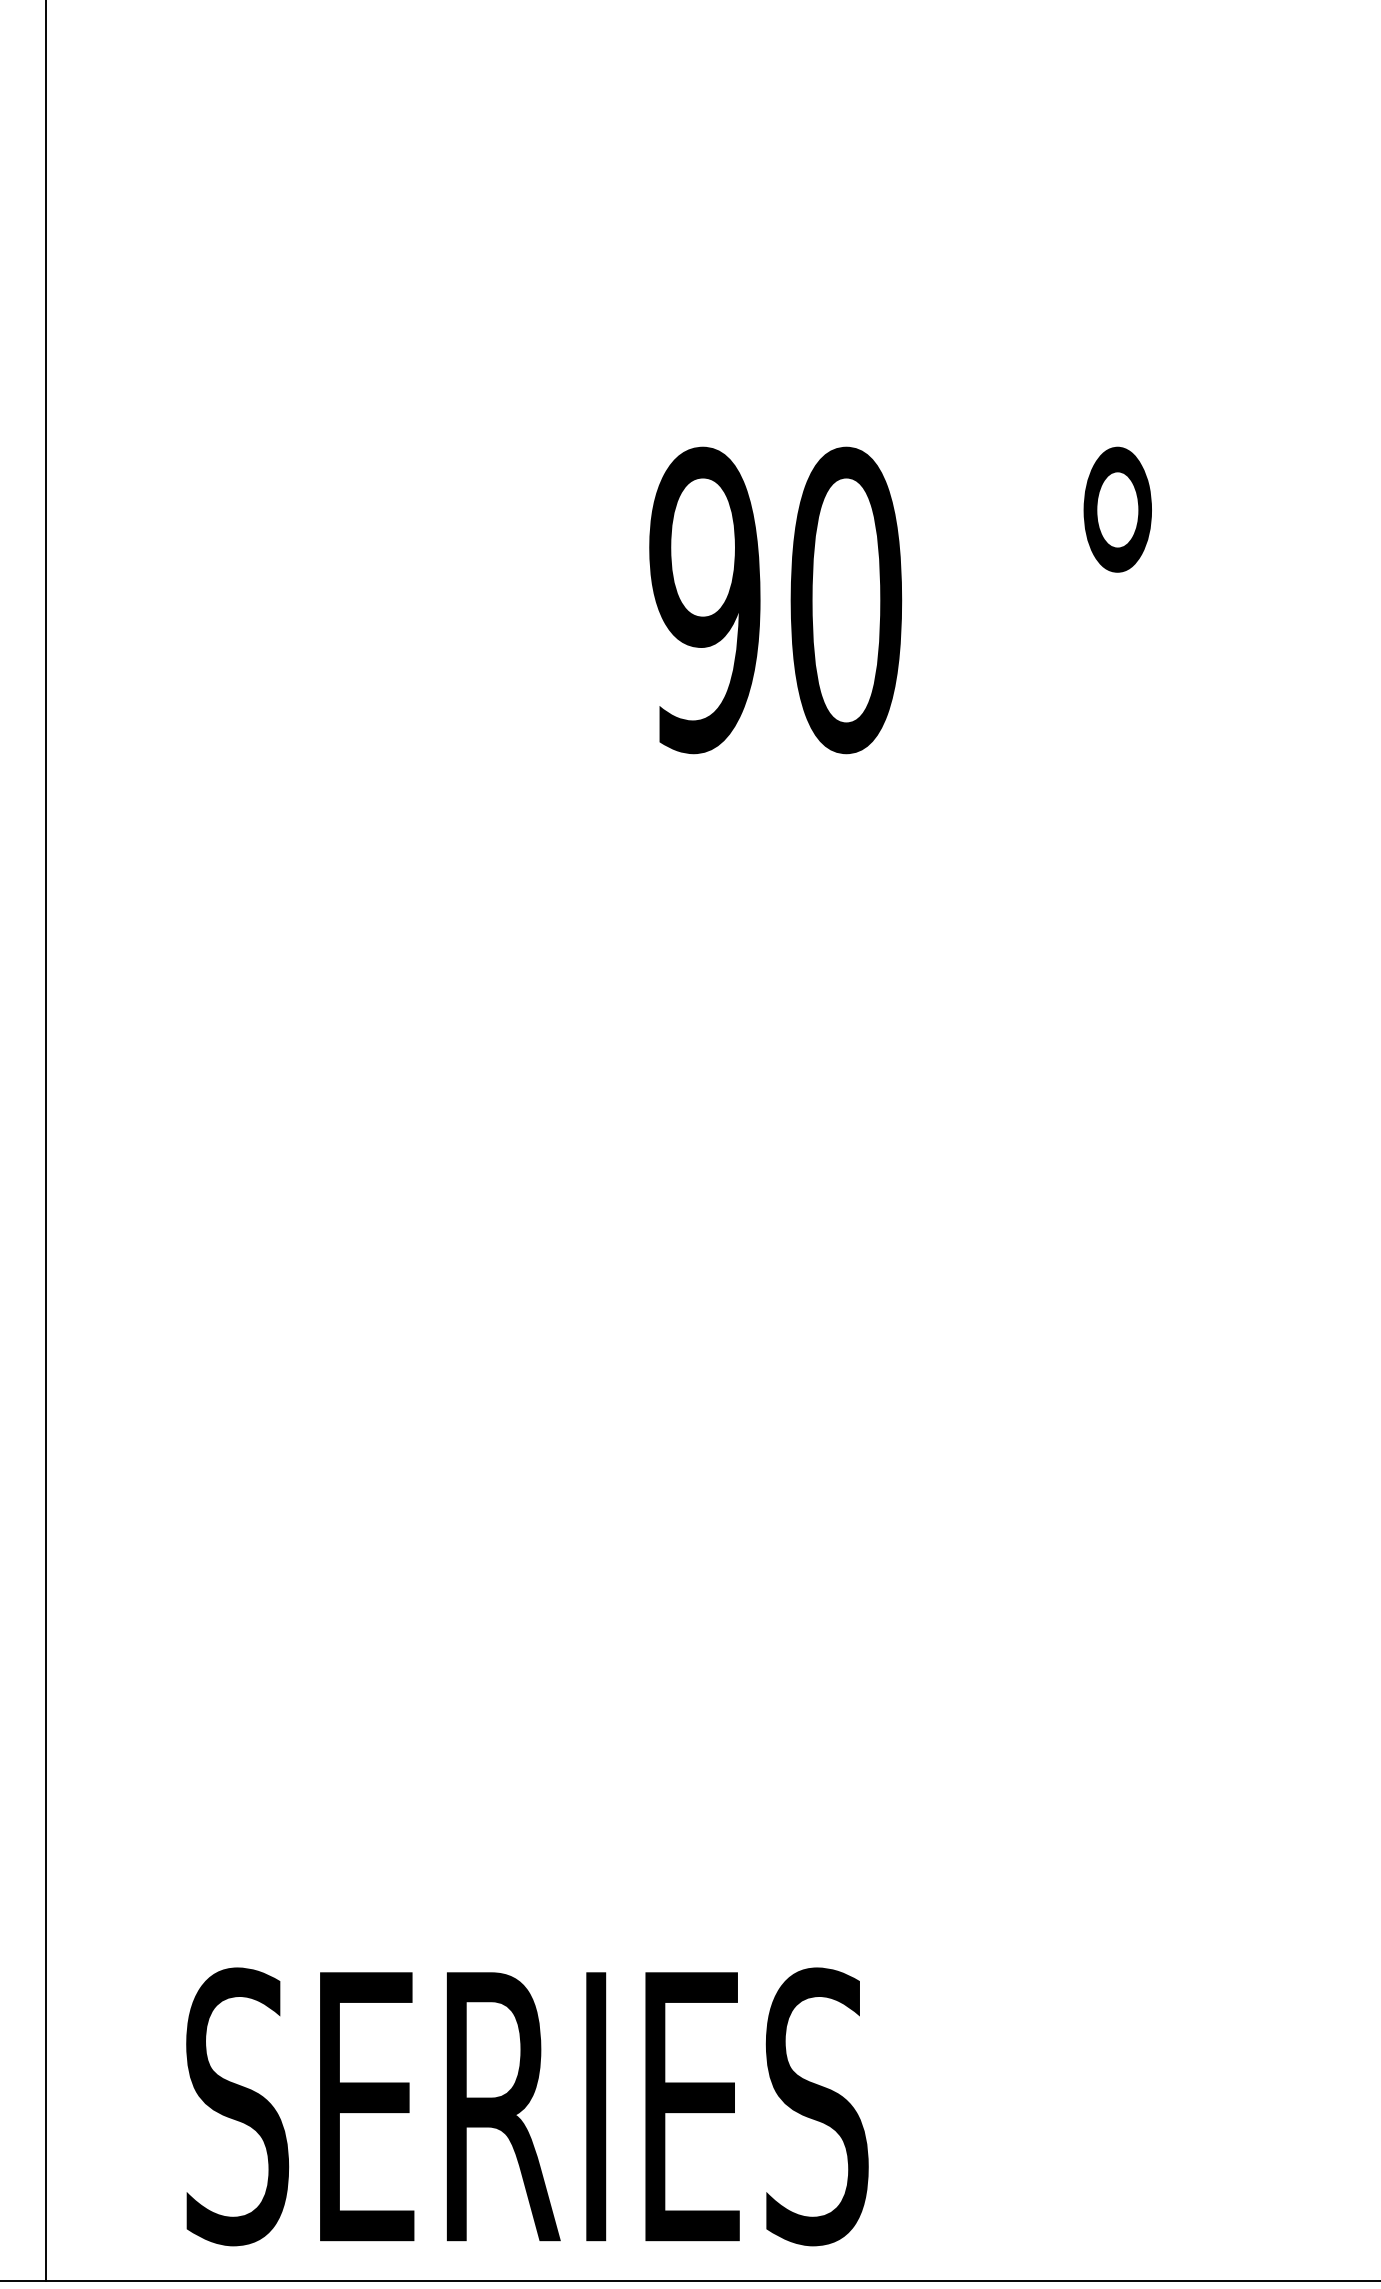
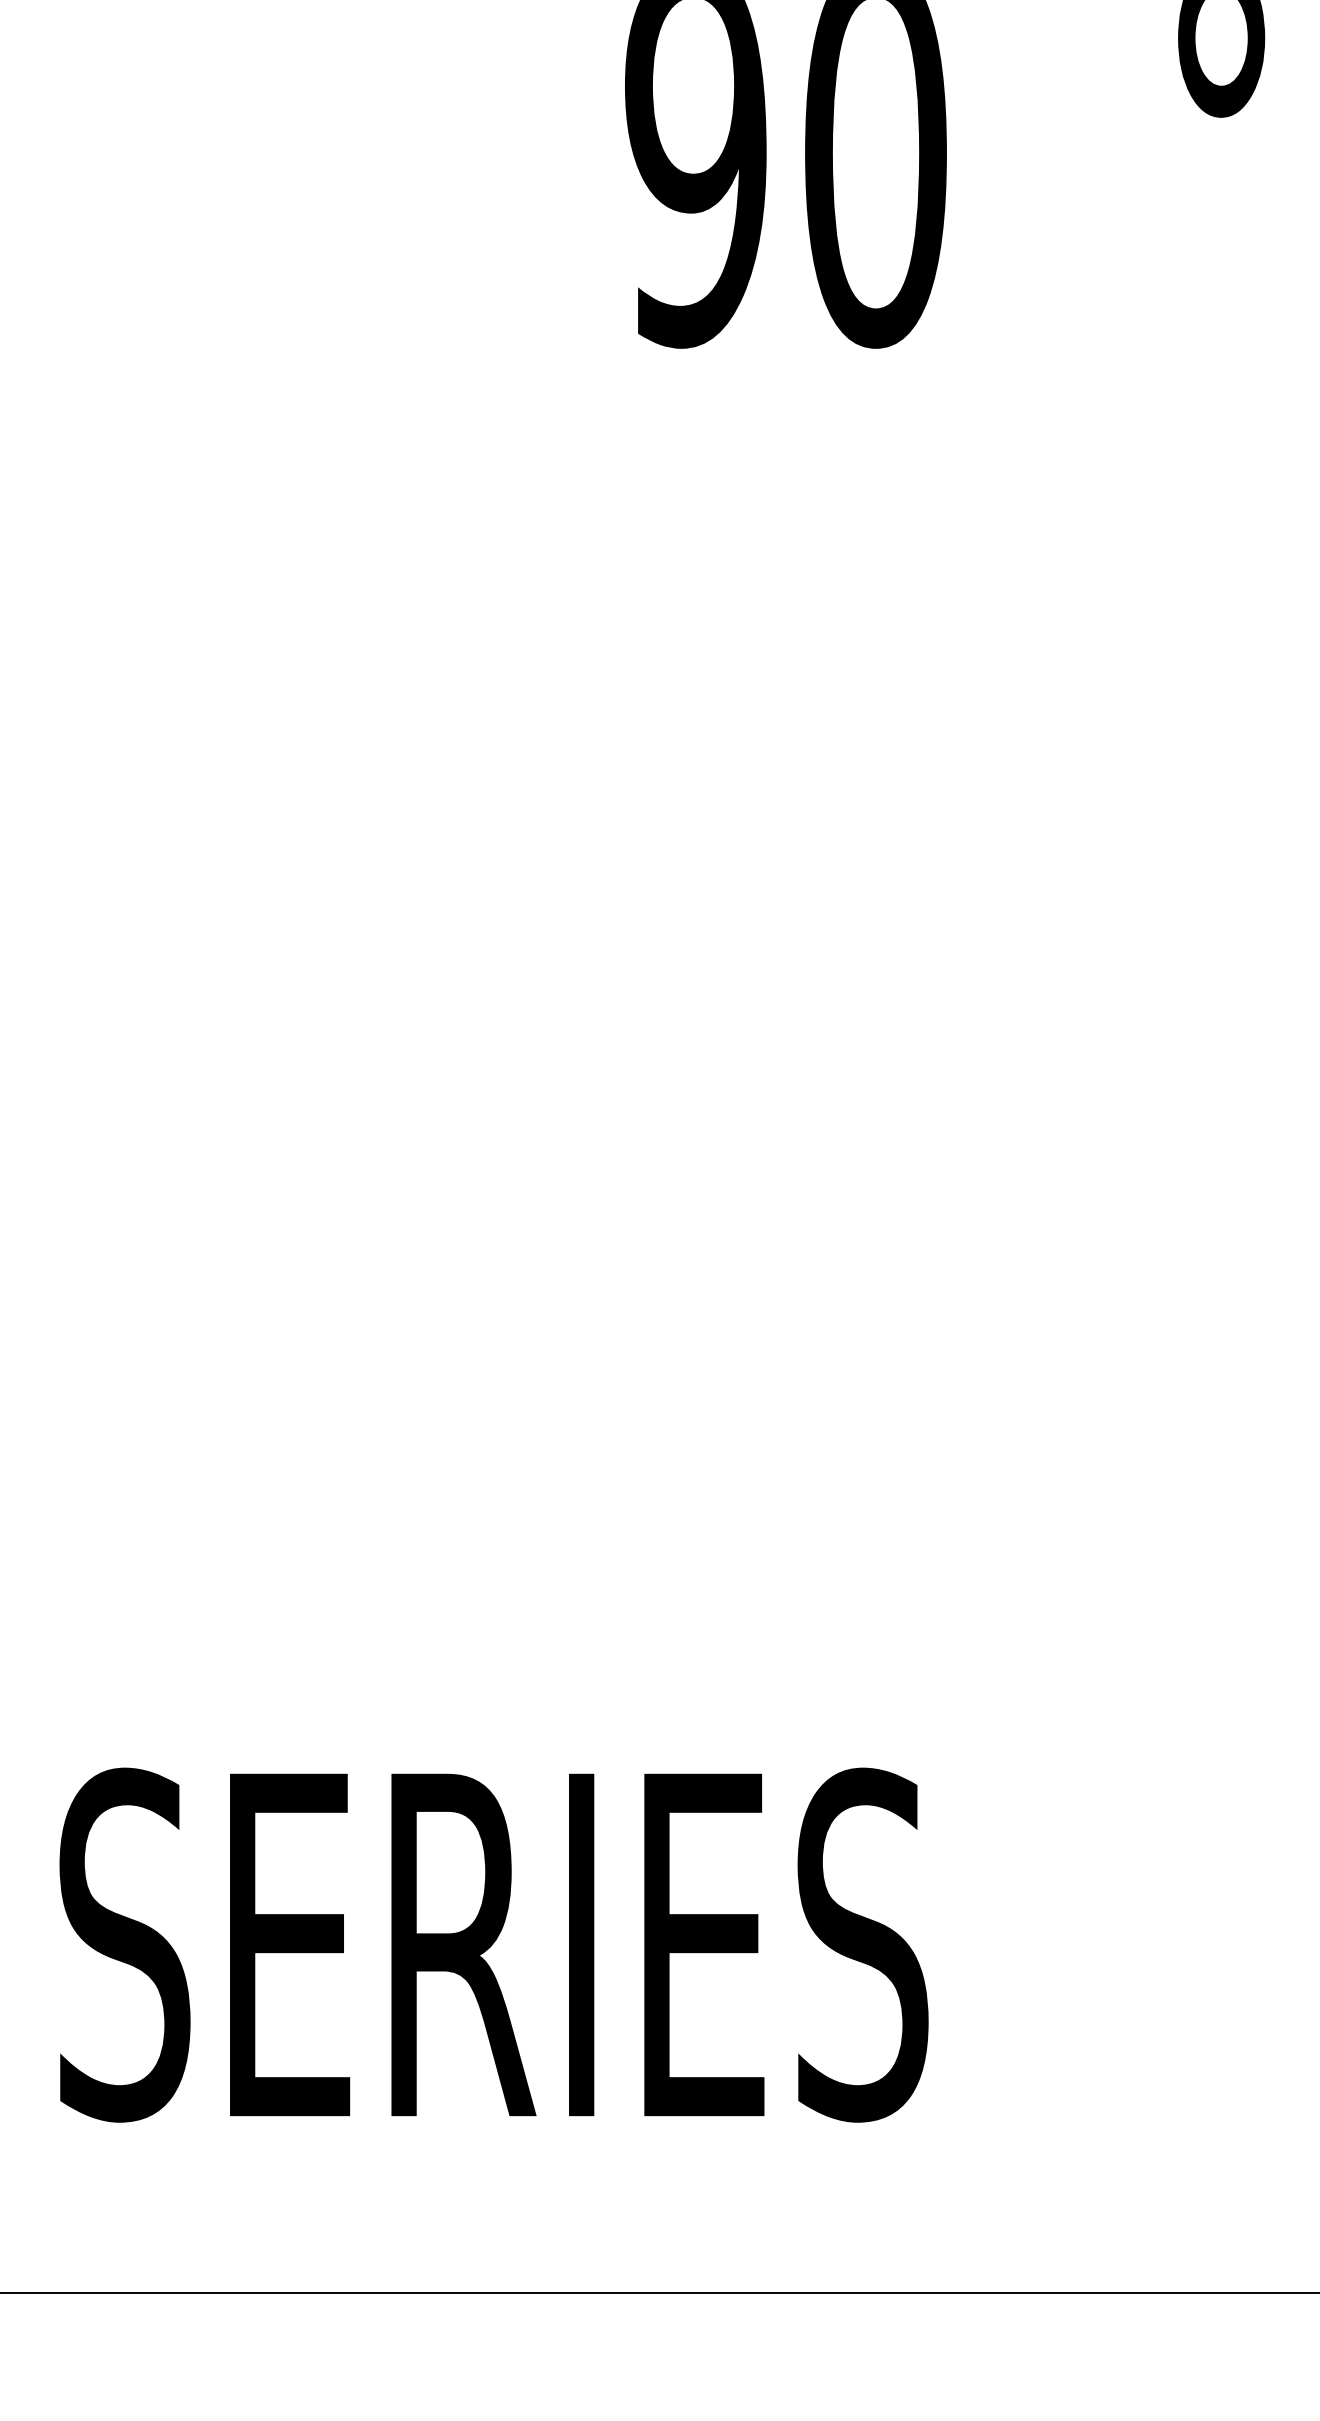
text: (527, 2106) -> (494, 1944), moved

